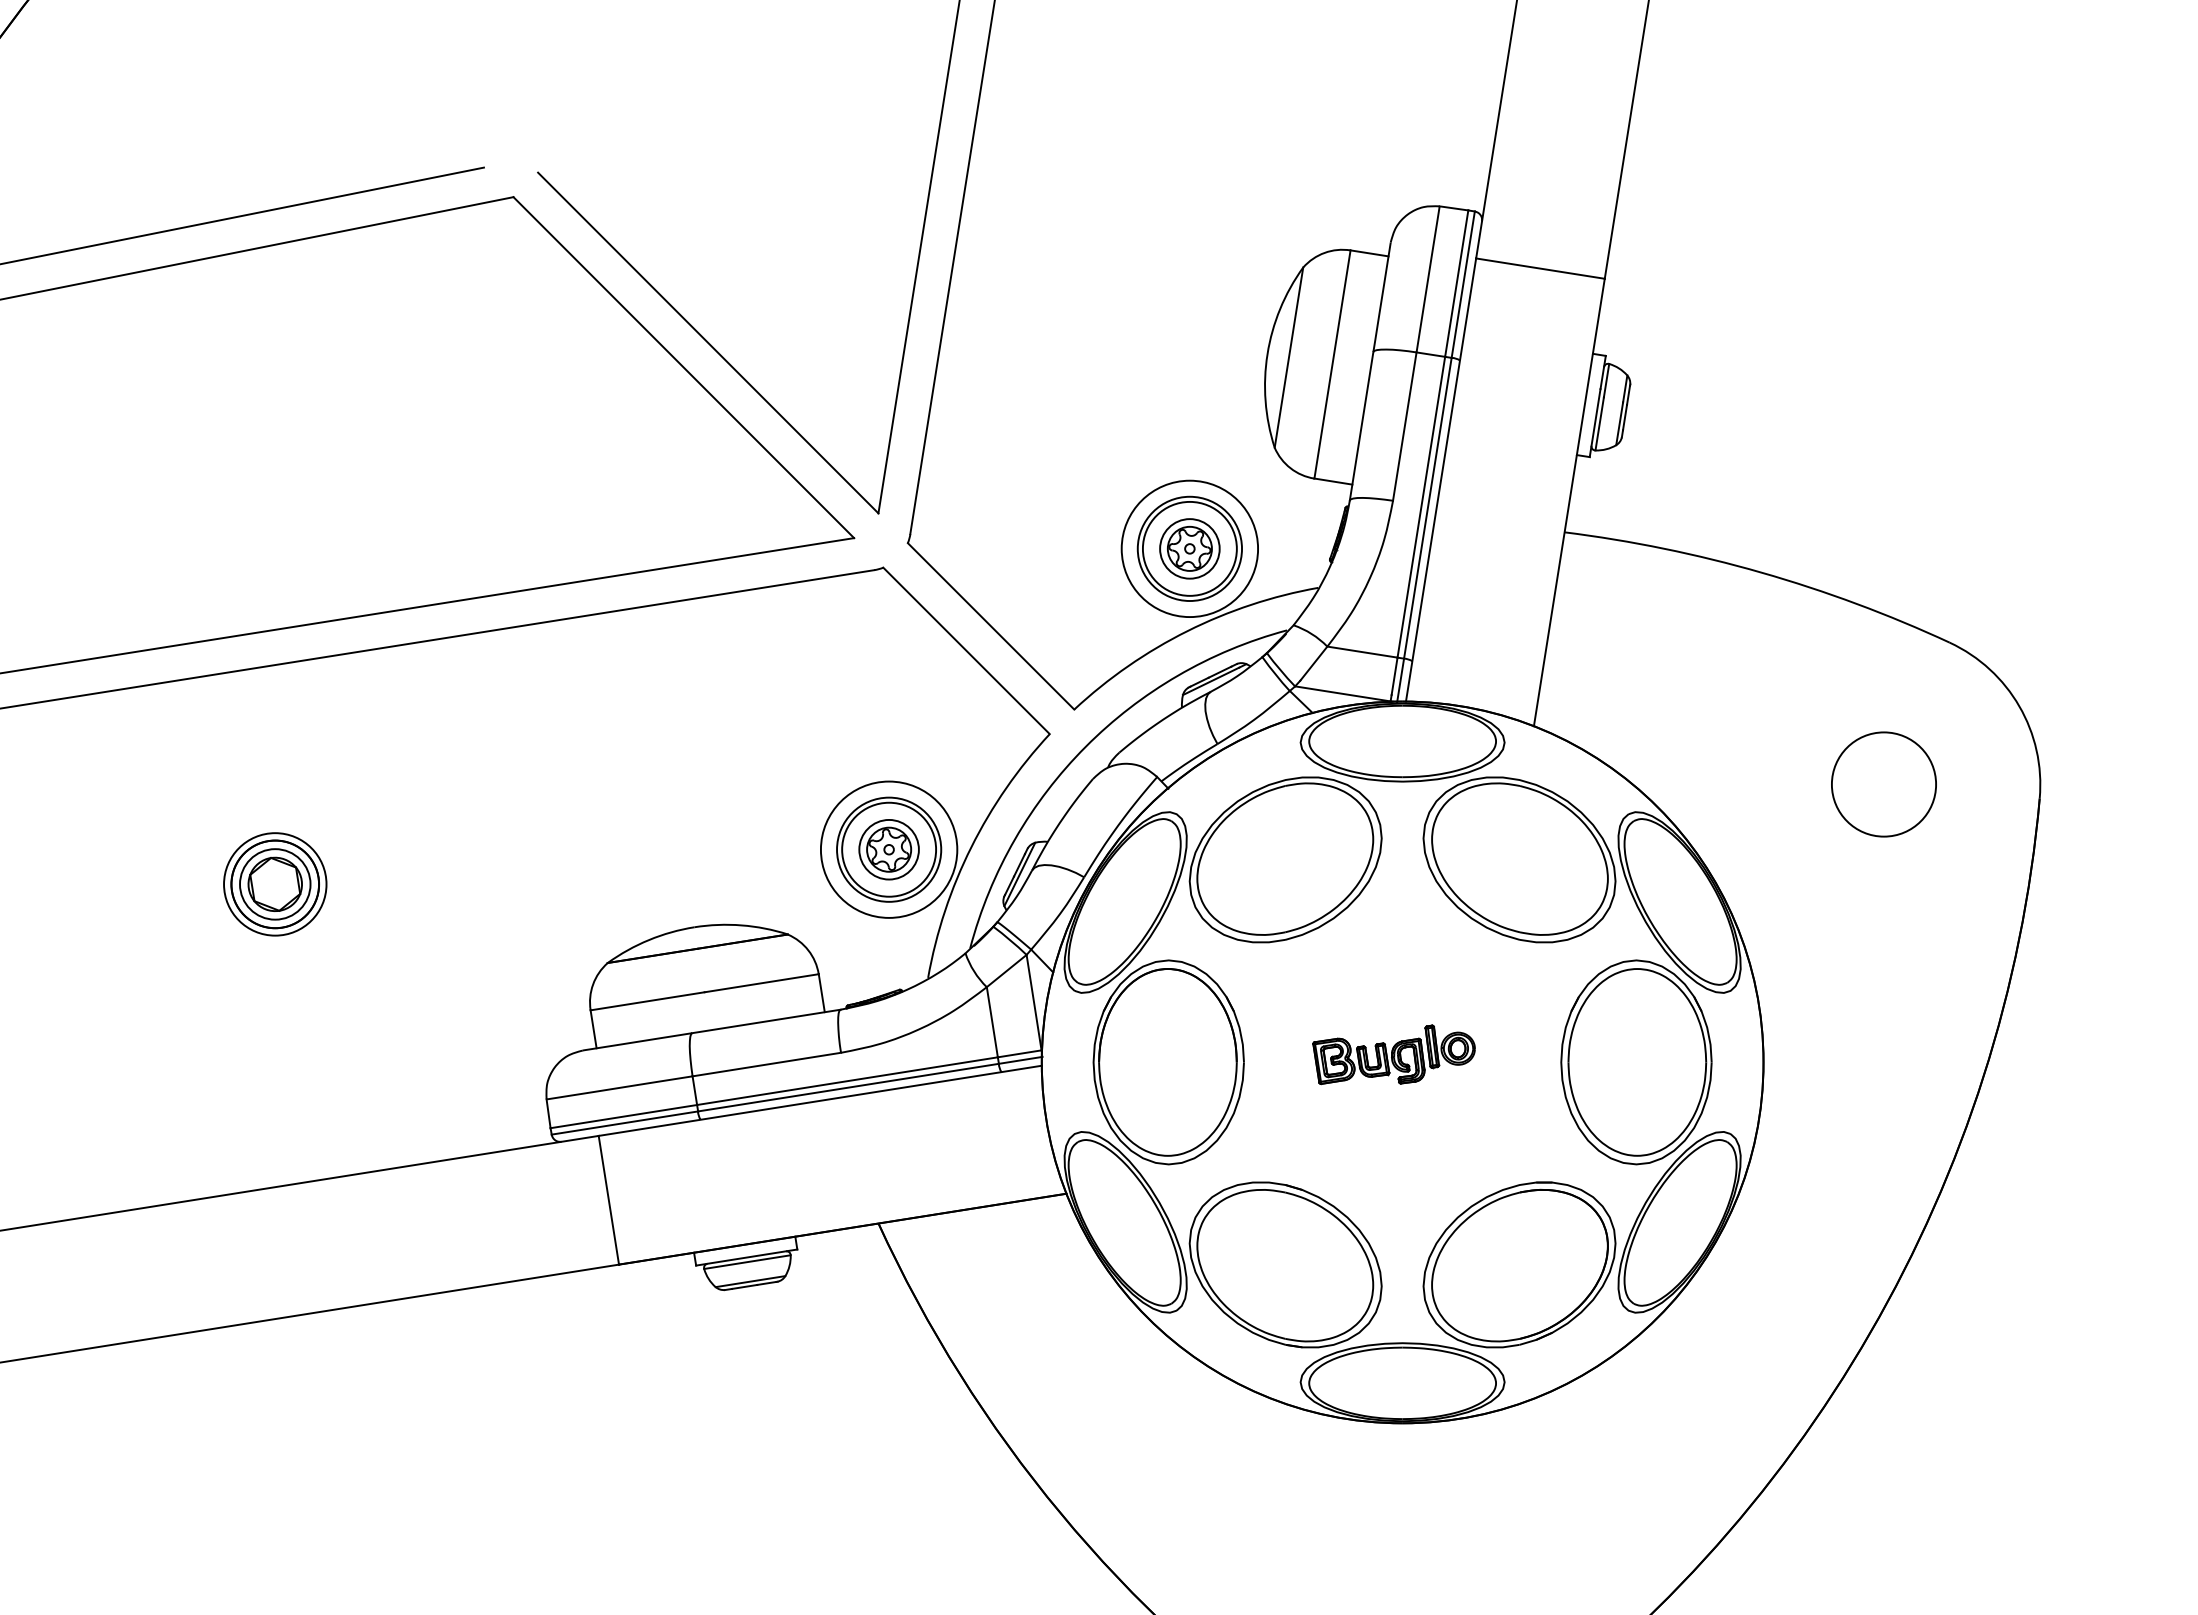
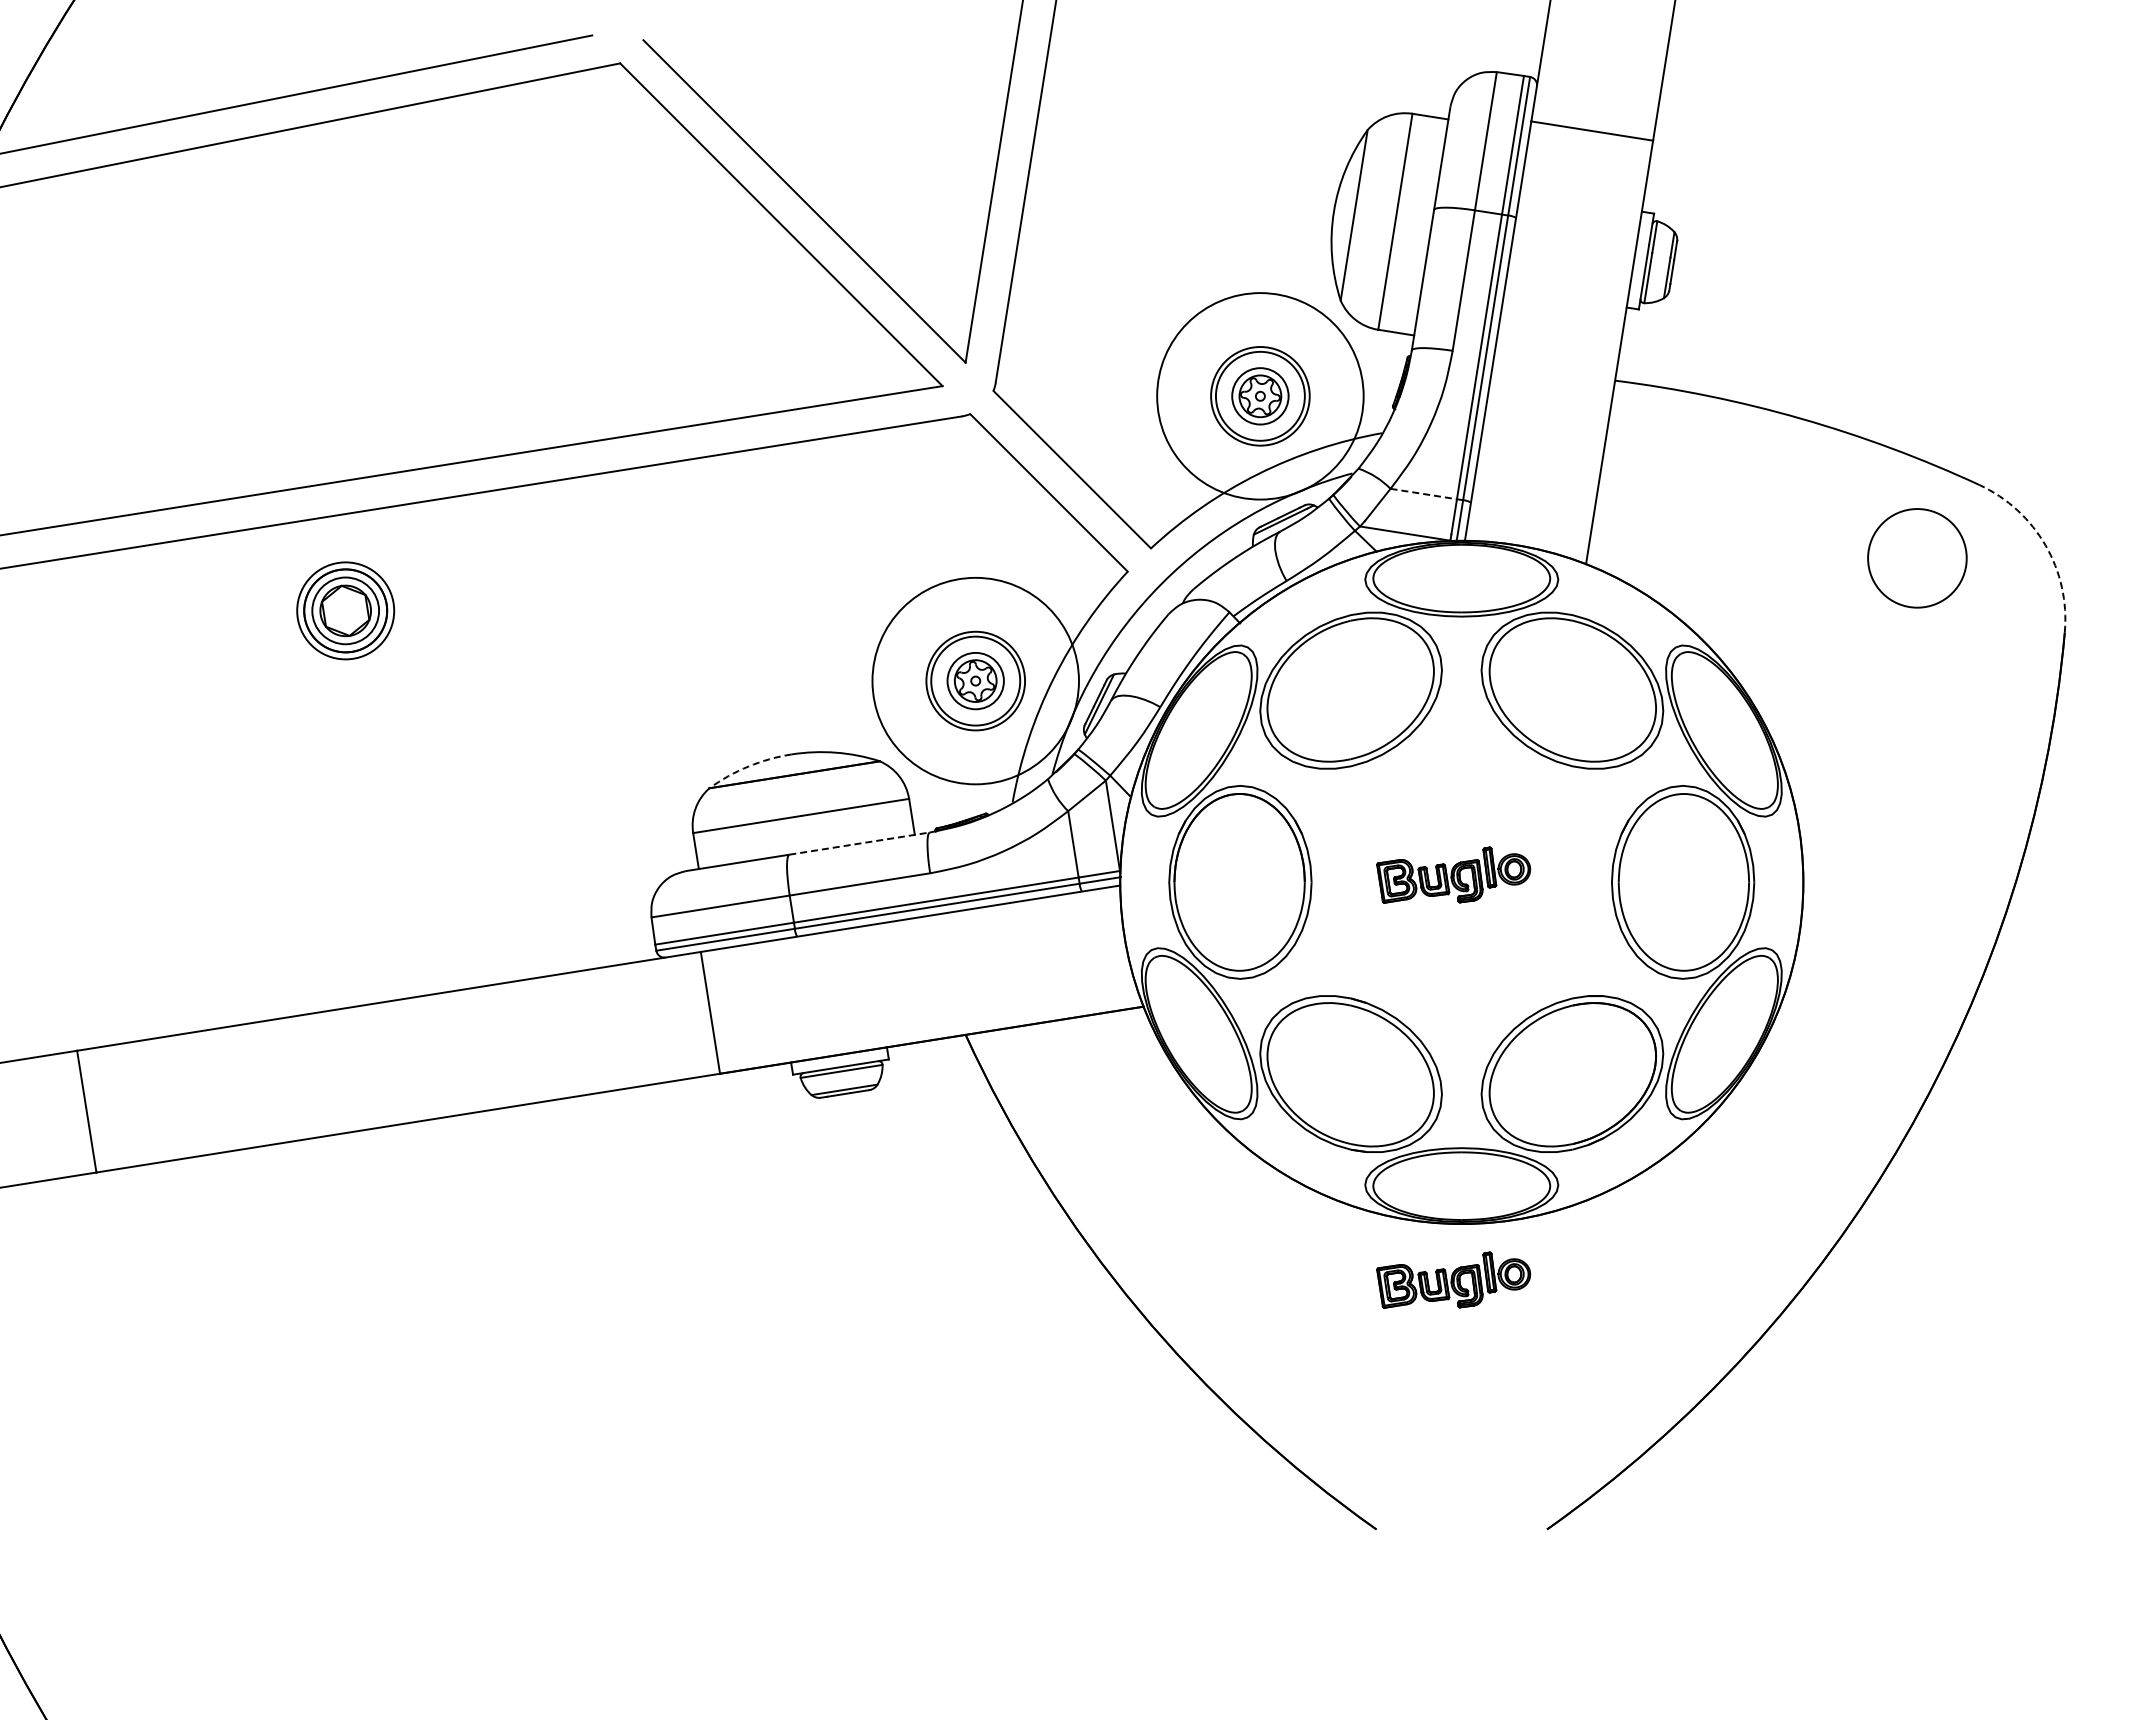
circle: (1188, 548) -> (1259, 395), size x1.6
line: (1362, 652) -> (1423, 494), solid -> dashed
arc: (2019, 706) -> (2045, 545), solid -> dashed
circle: (1884, 784) -> (1917, 558), moved
circle: (888, 849) -> (975, 680), size x1.6
part: (275, 883) -> (345, 610), moved
arc: (649, 939) -> (748, 766), solid -> dashed
line: (767, 1021) -> (860, 843), solid -> dashed
part: (1393, 1481) -> (1453, 1279), added

